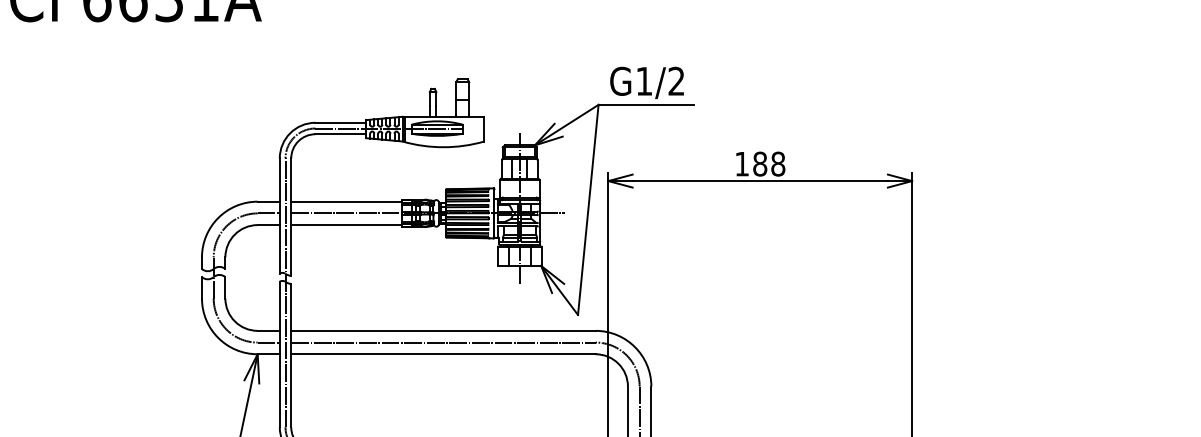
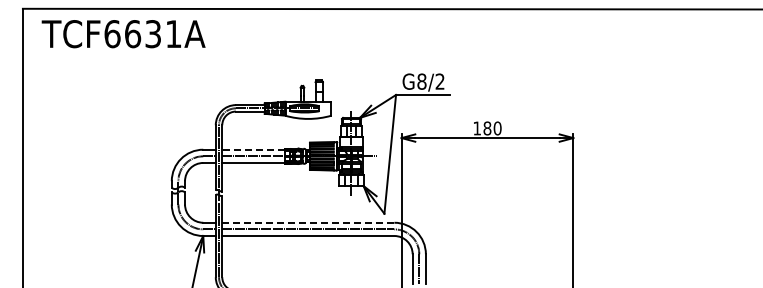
text: (643, 81) -> (421, 81), G1/2 -> G8/2
text: (777, 164) -> (497, 128), 188 -> 180
line: (344, 201) -> (252, 149), solid -> dashed
line: (441, 330) -> (307, 222), solid -> dashed

